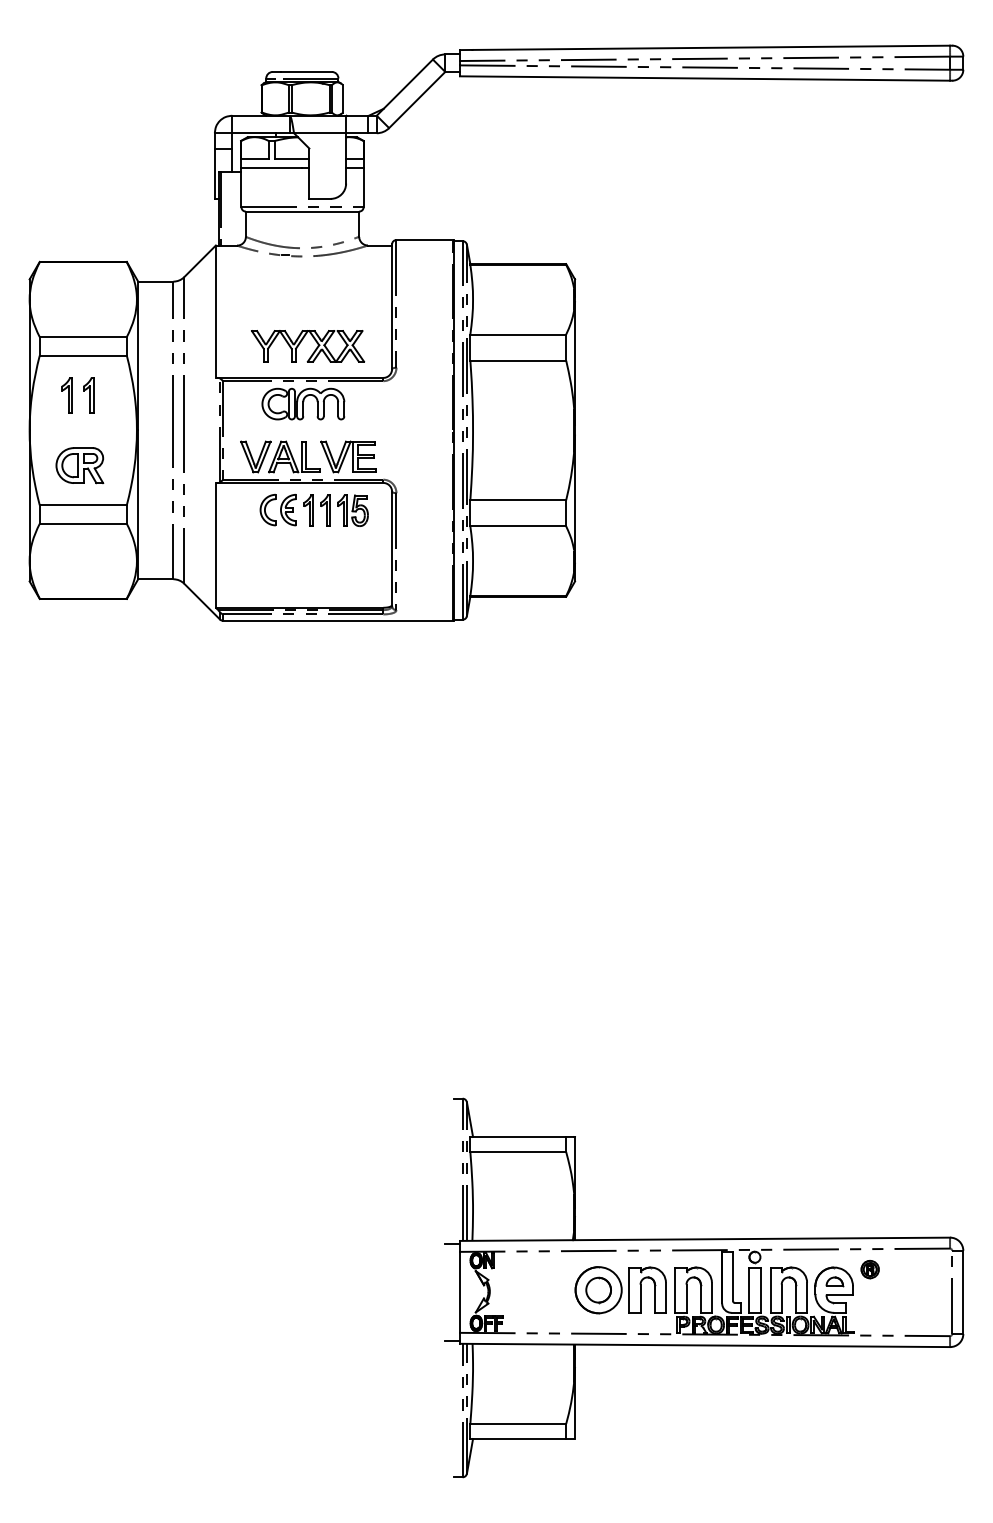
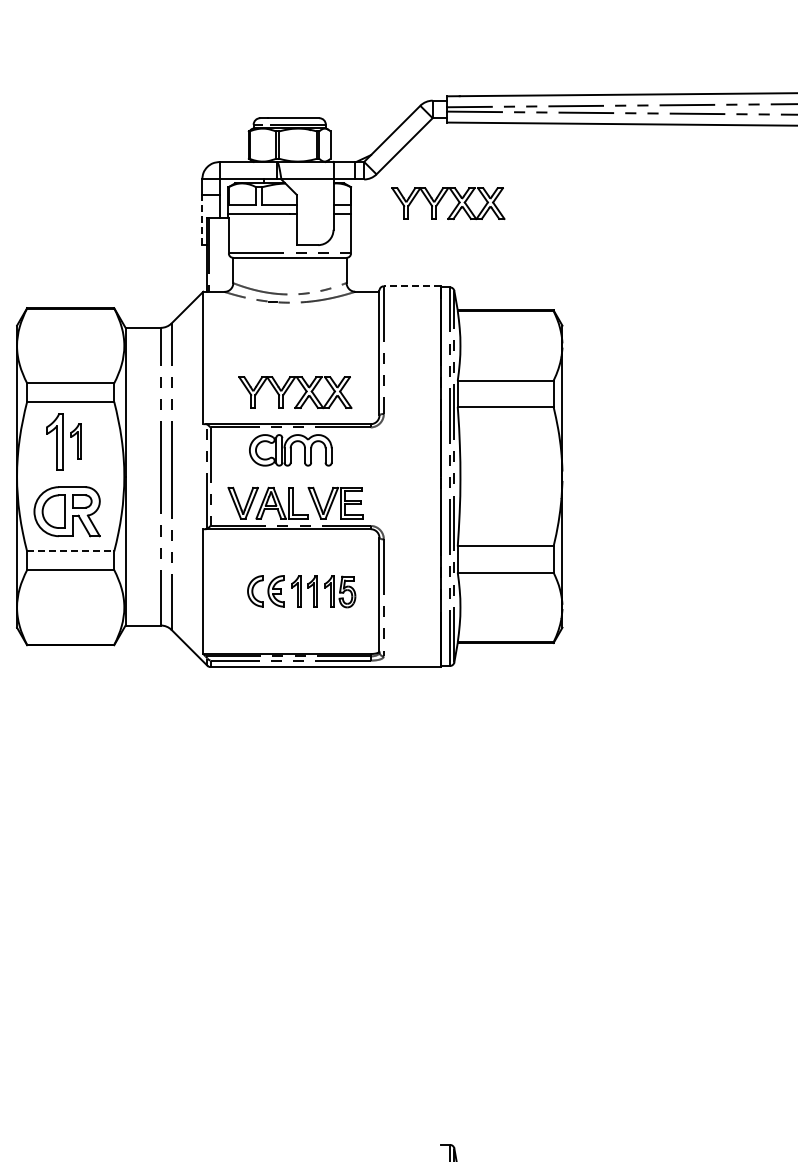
part: (466, 162) -> (453, 208), added
line: (214, 173) -> (201, 219), solid -> dashed
line: (424, 240) -> (411, 286), solid -> dashed
part: (66, 395) -> (53, 441), size x1.6
part: (79, 465) -> (66, 511), size x1.4
line: (83, 505) -> (70, 551), solid -> dashed
part: (313, 509) -> (300, 590), moved

